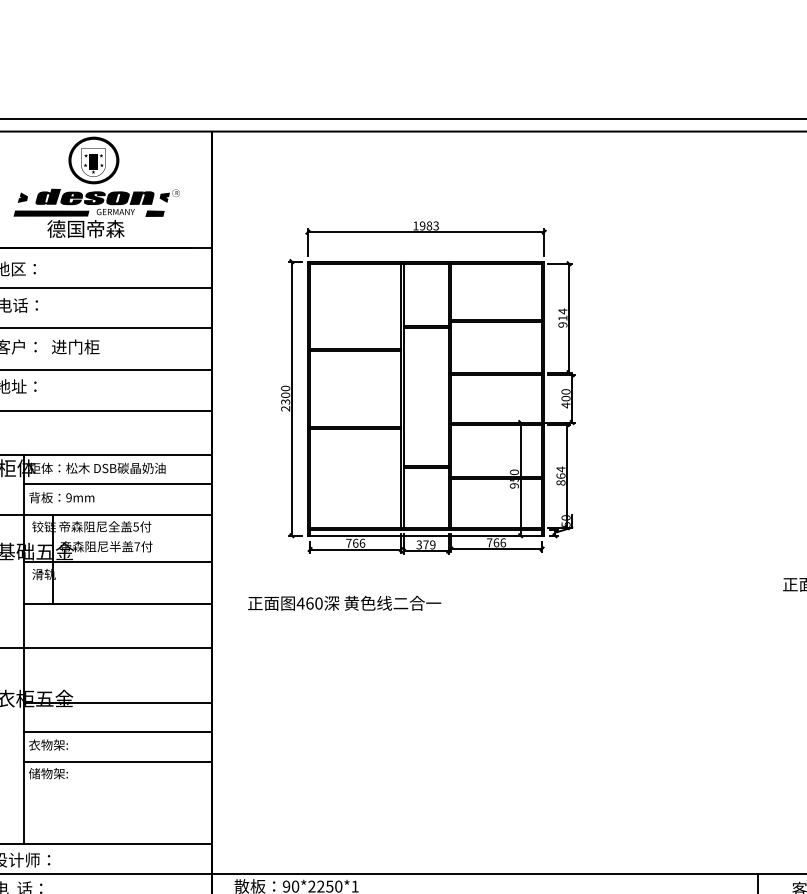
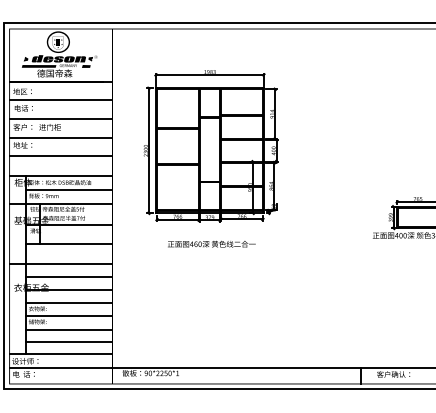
text: (343, 601) -> (211, 243), moved
line: (118, 676) -> (69, 277), added
line: (118, 790) -> (69, 329), added
line: (118, 816) -> (69, 341), added

